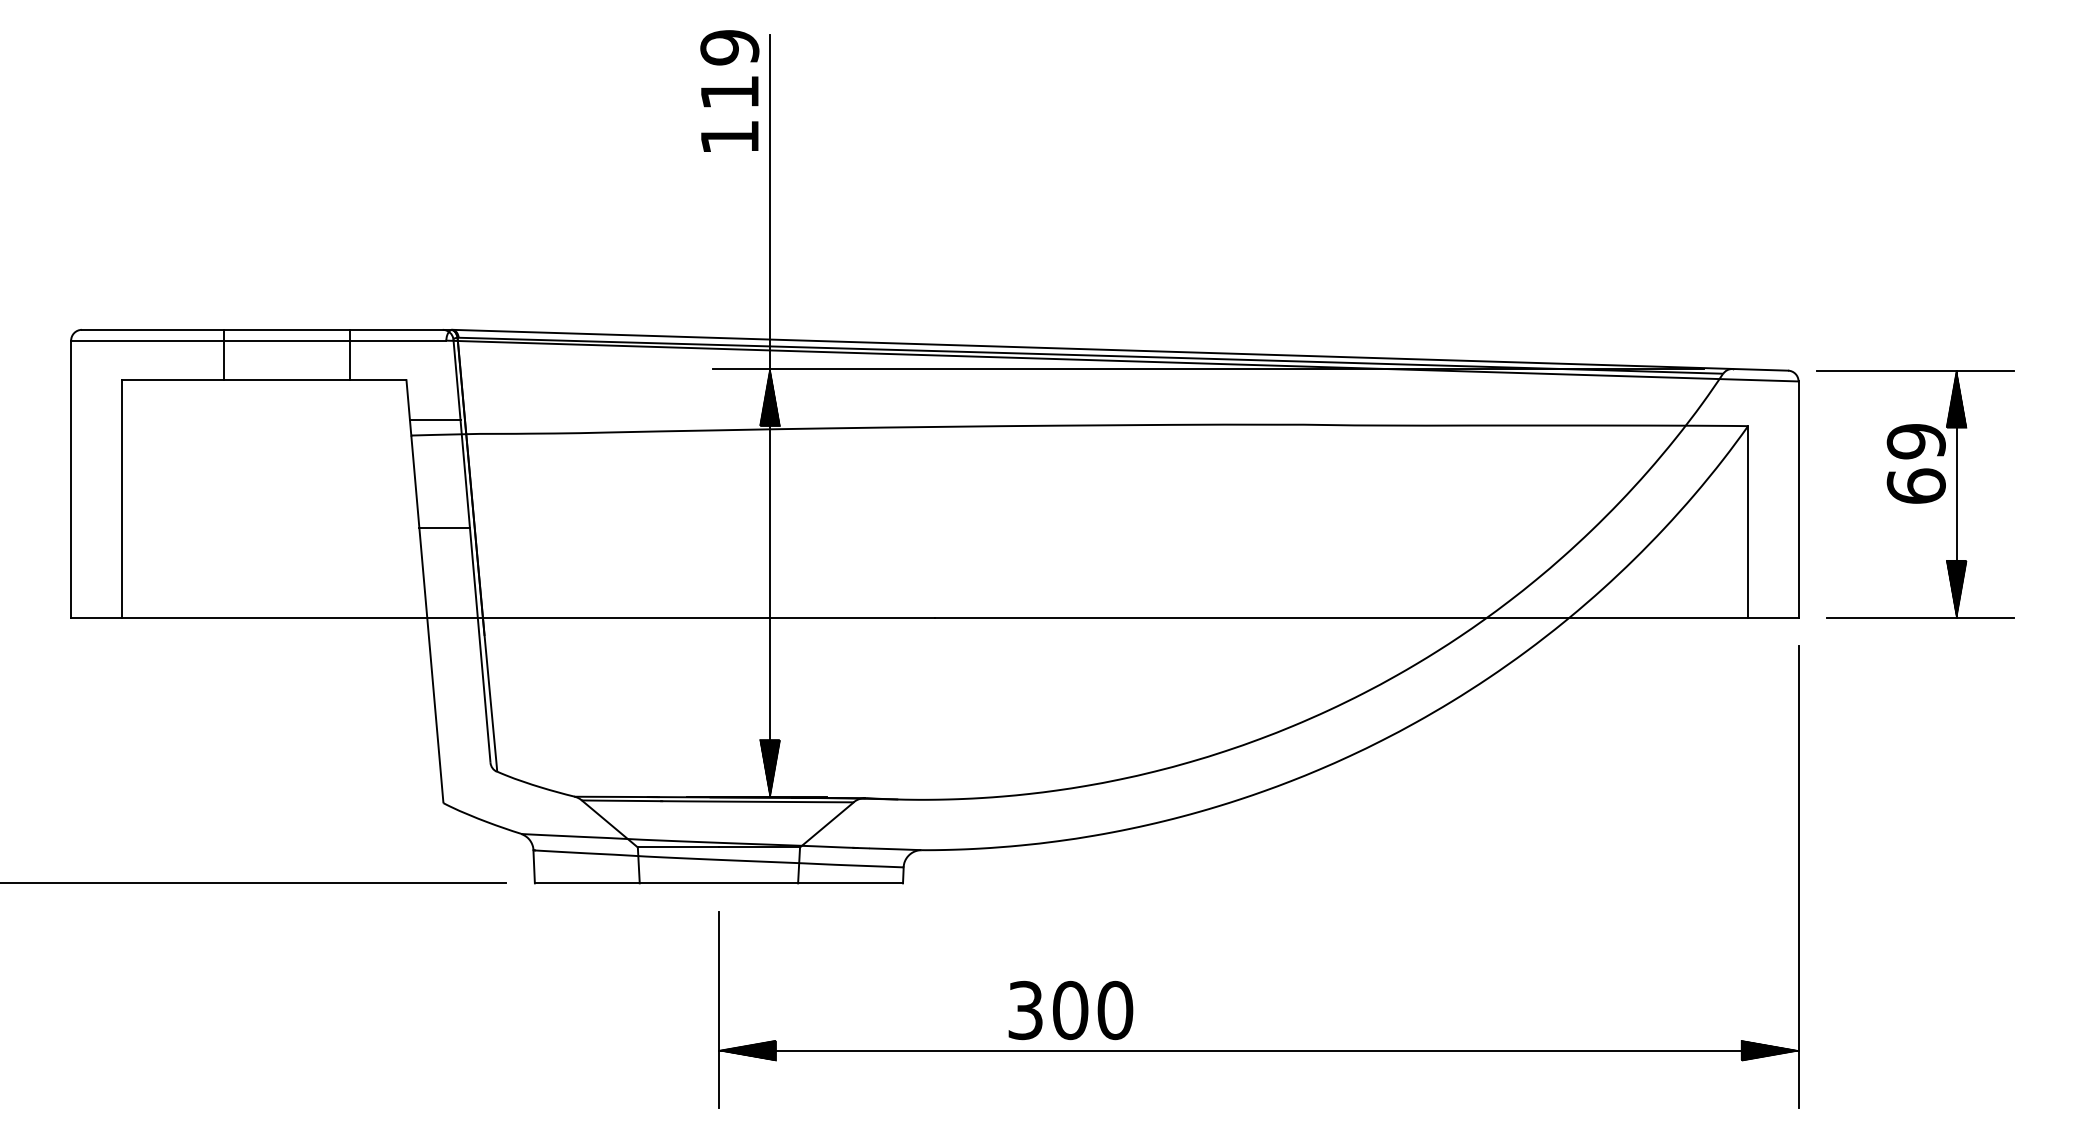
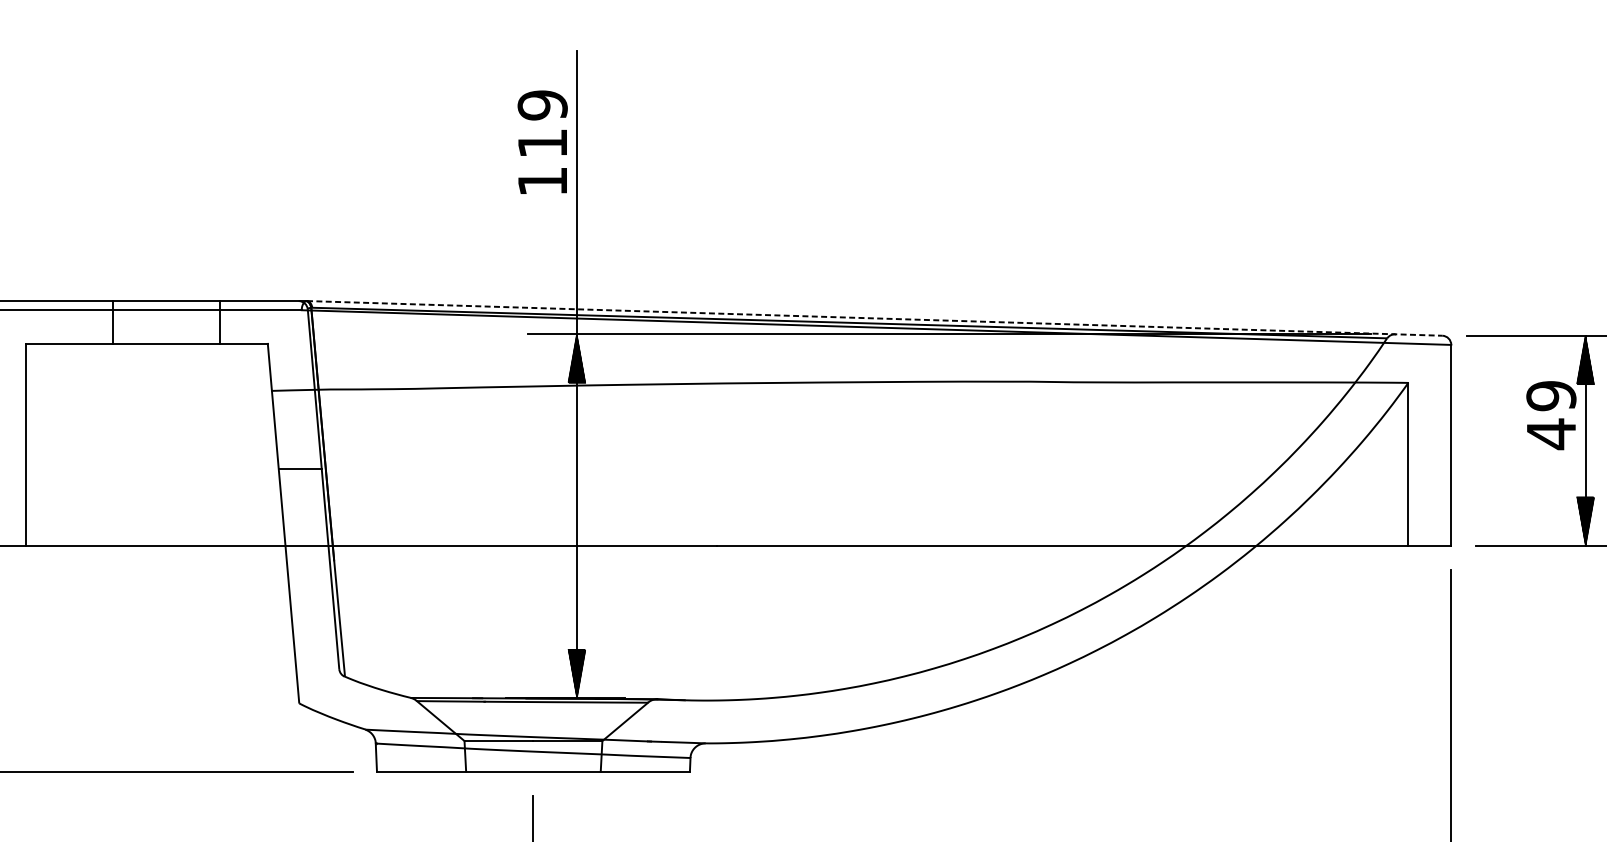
text: (729, 90) -> (542, 141), moved
line: (1120, 350) -> (874, 318), solid -> dashed
line: (434, 419) -> (291, 377), removed
text: (1915, 486) -> (1550, 434), 69 -> 49

